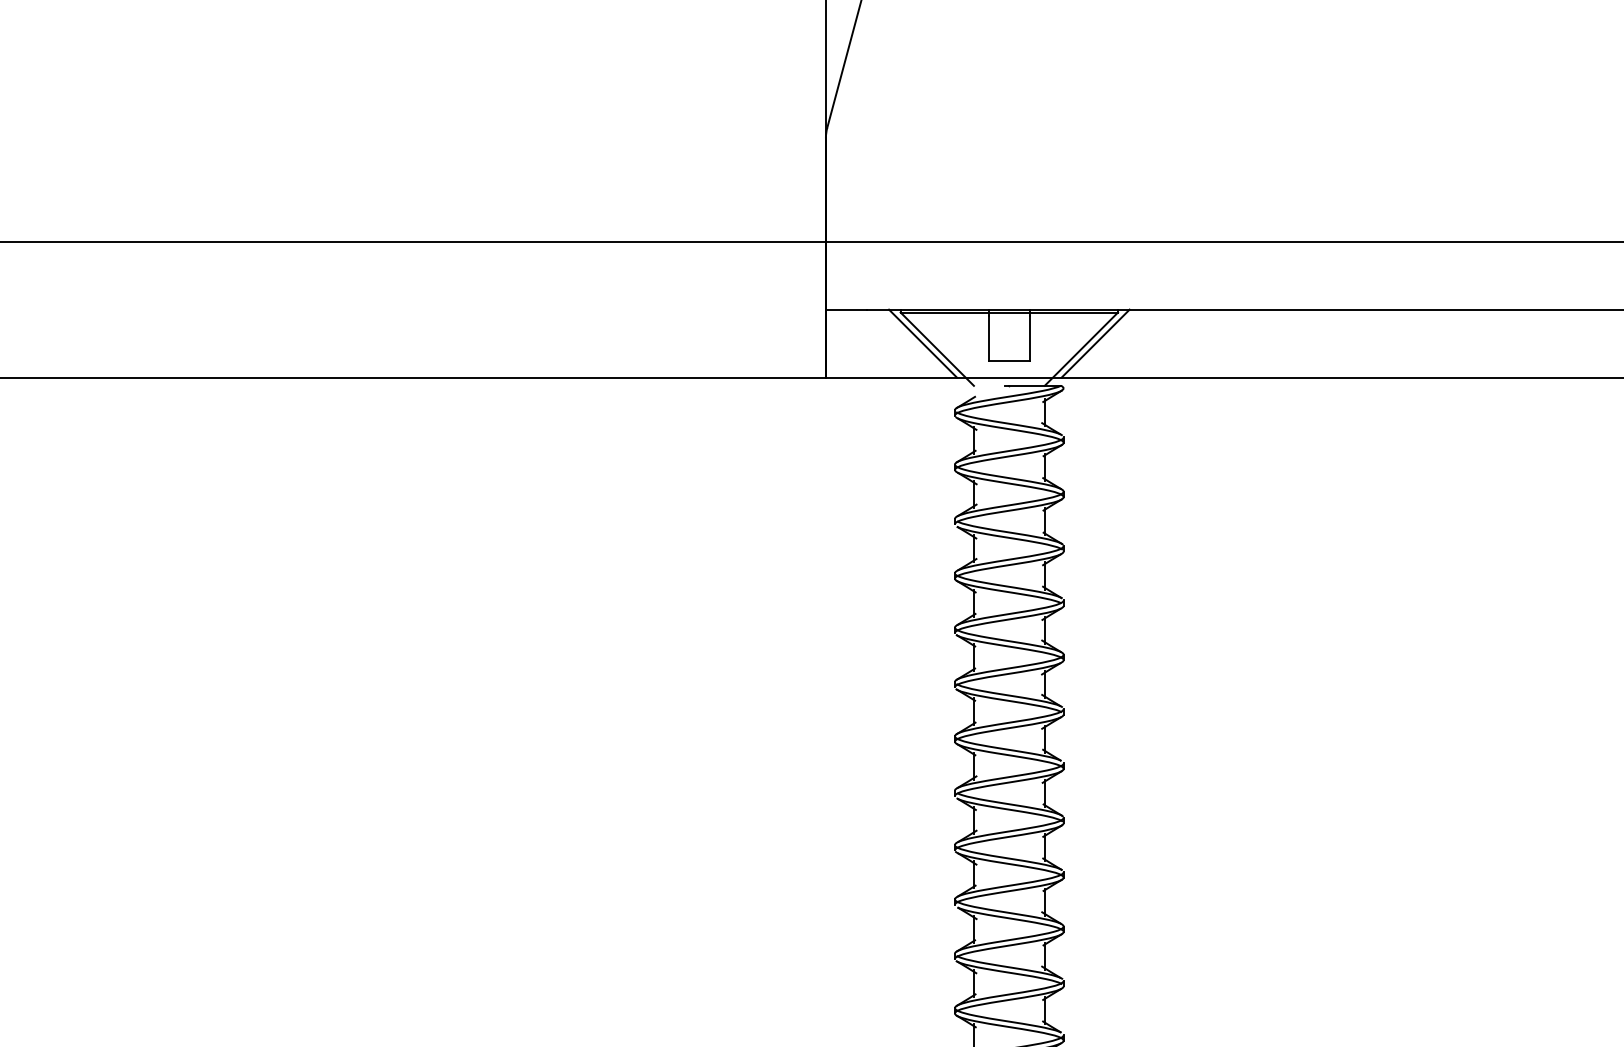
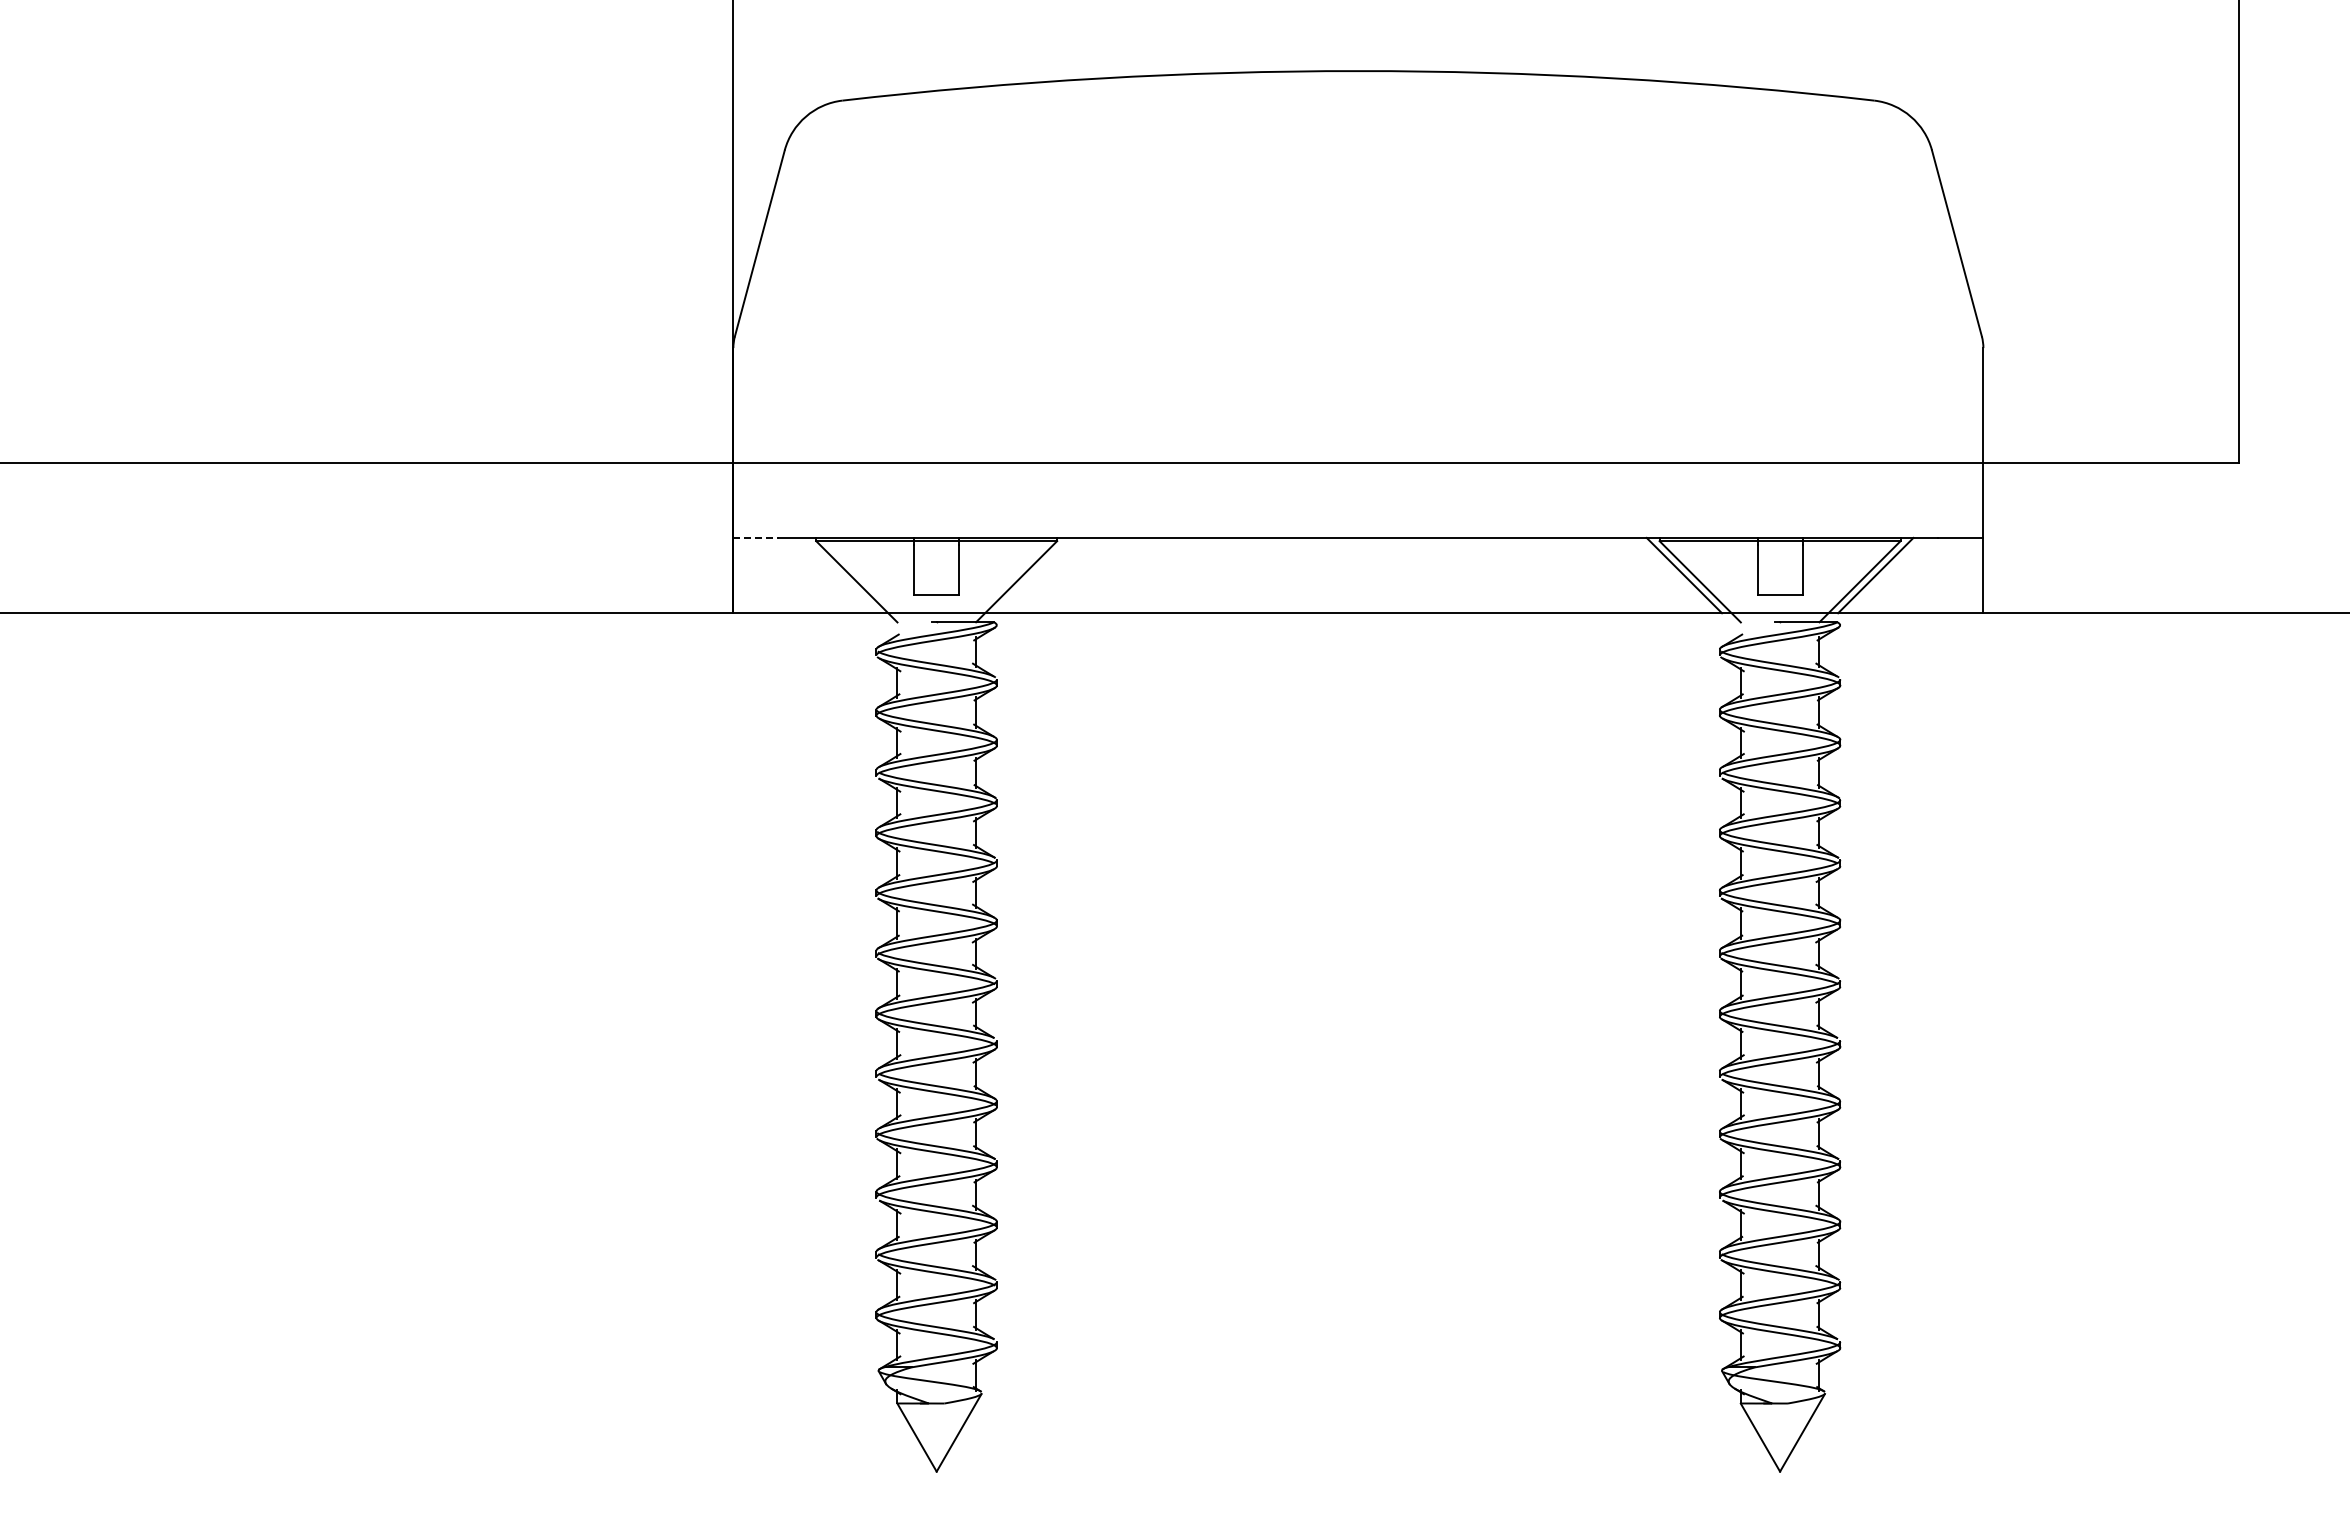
line: (845, 309) -> (755, 537), solid -> dashed
line: (922, 343) -> (840, 575), removed
line: (1095, 343) -> (1032, 575), removed

